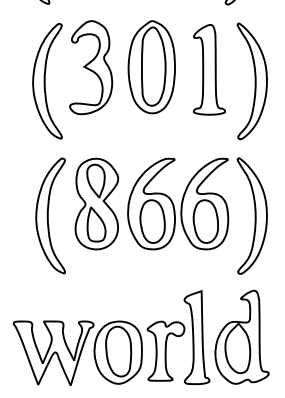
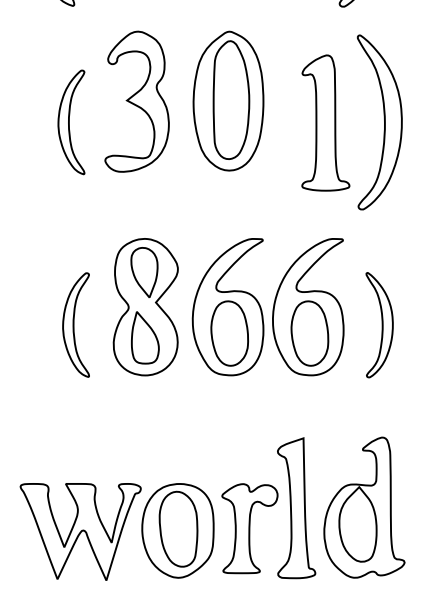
part: (208, 69) -> (324, 122), moved
part: (47, 81) -> (71, 122), size x0.6
part: (50, 215) -> (75, 324), size x0.6
part: (251, 215) -> (378, 324), size x0.6

